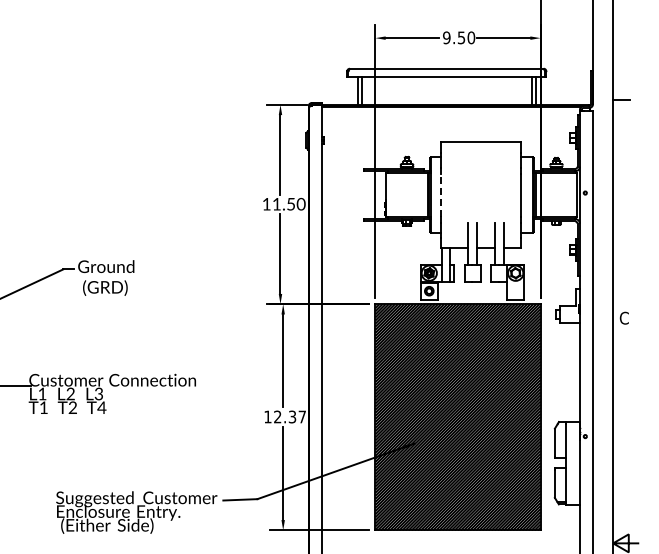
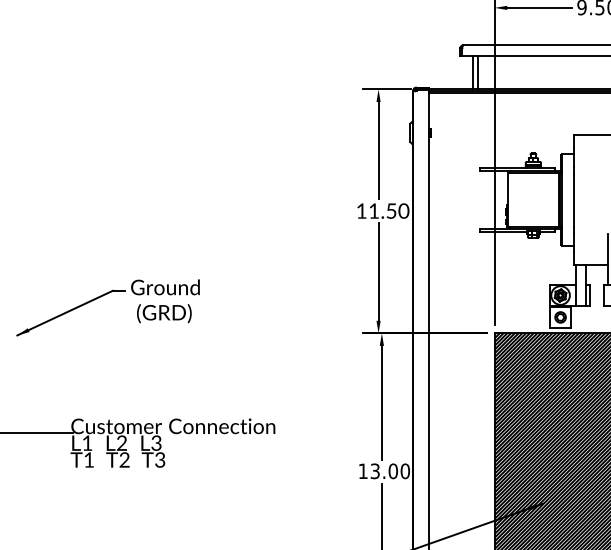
line: (440, 195) -> (574, 200), dashed -> solid
text: (101, 407) -> (159, 459), T4 -> T3
text: (290, 416) -> (390, 470), 12.37 -> 13.00

